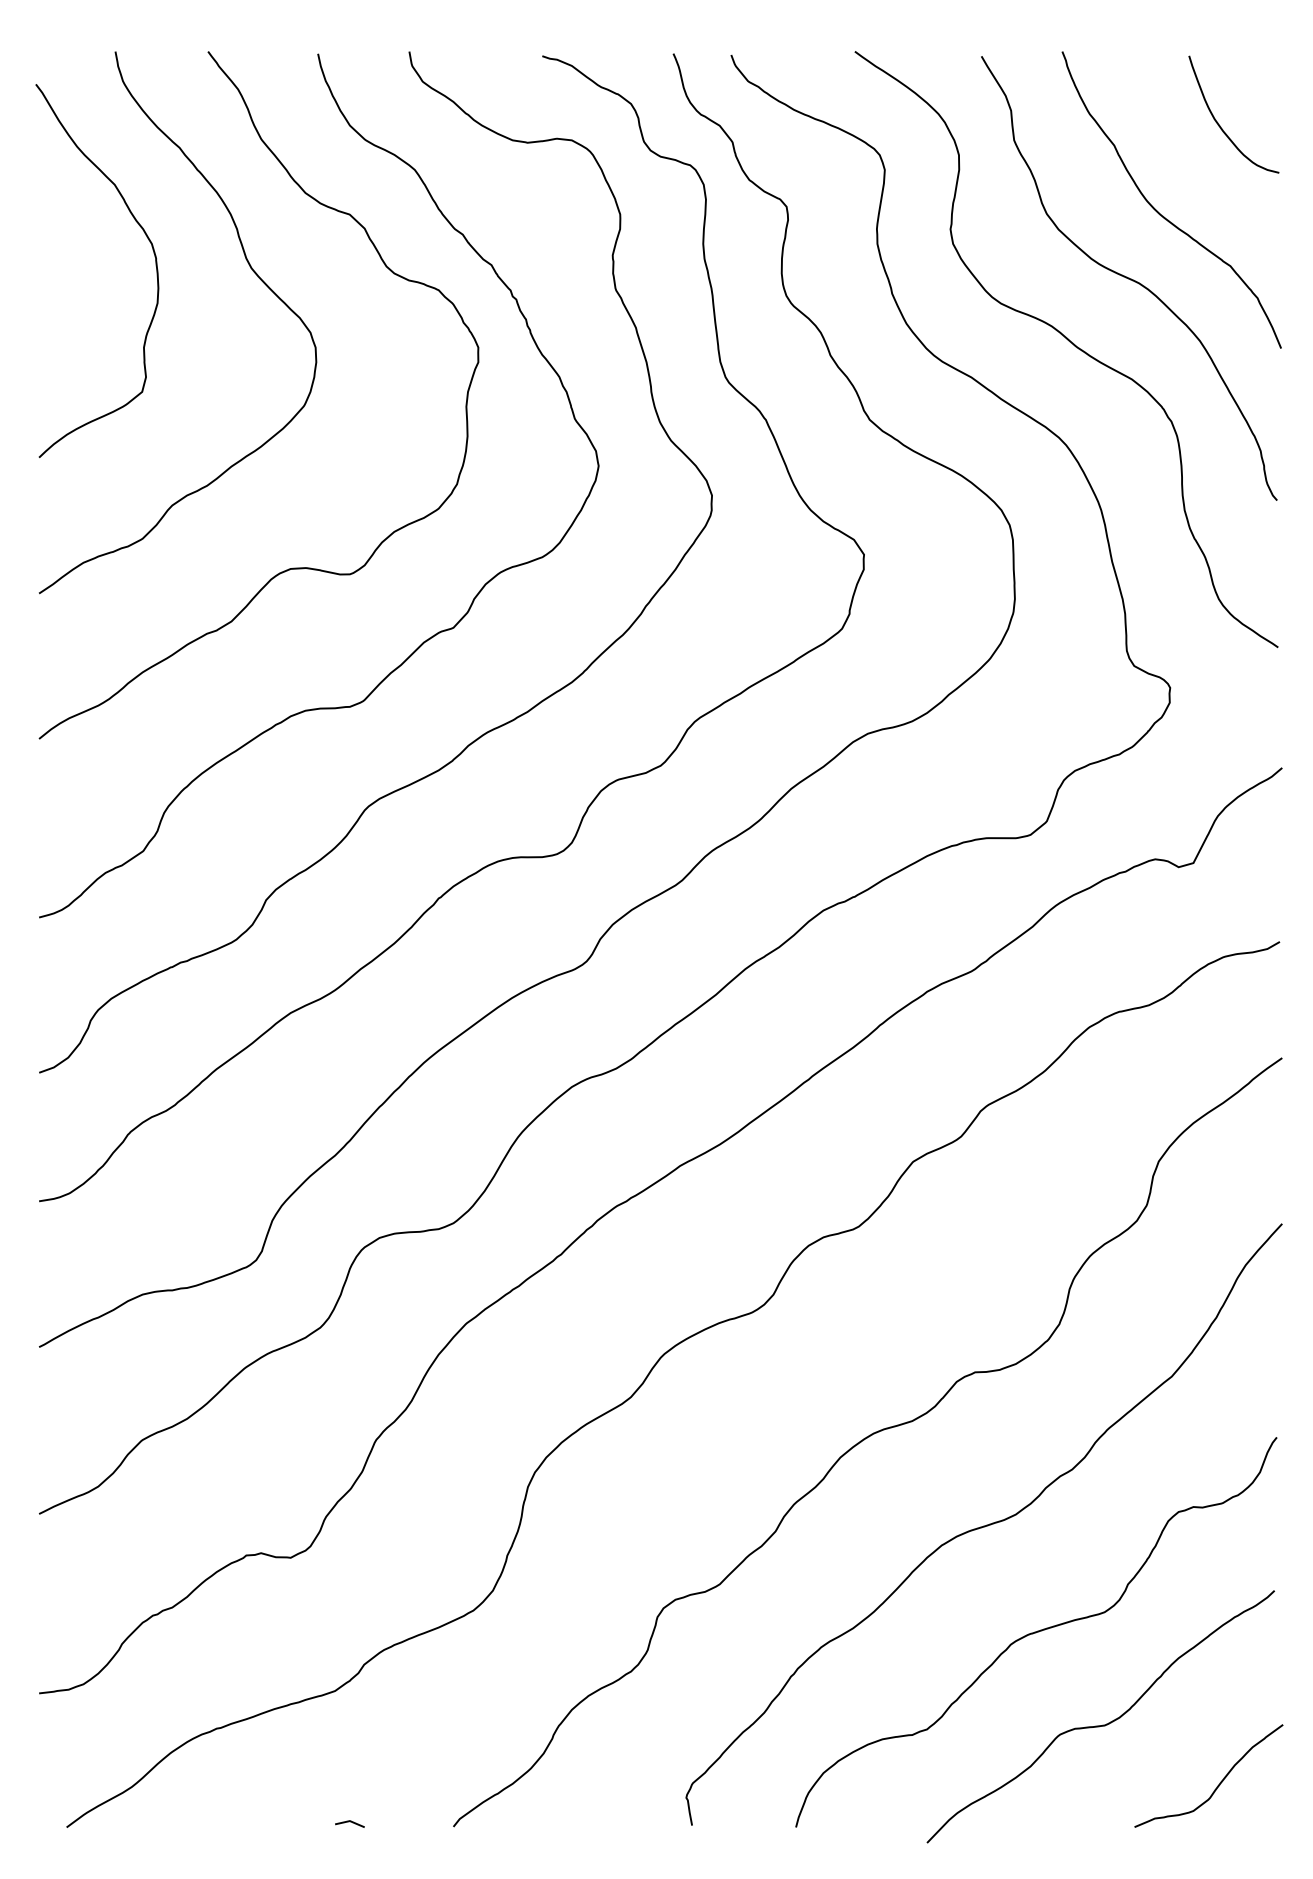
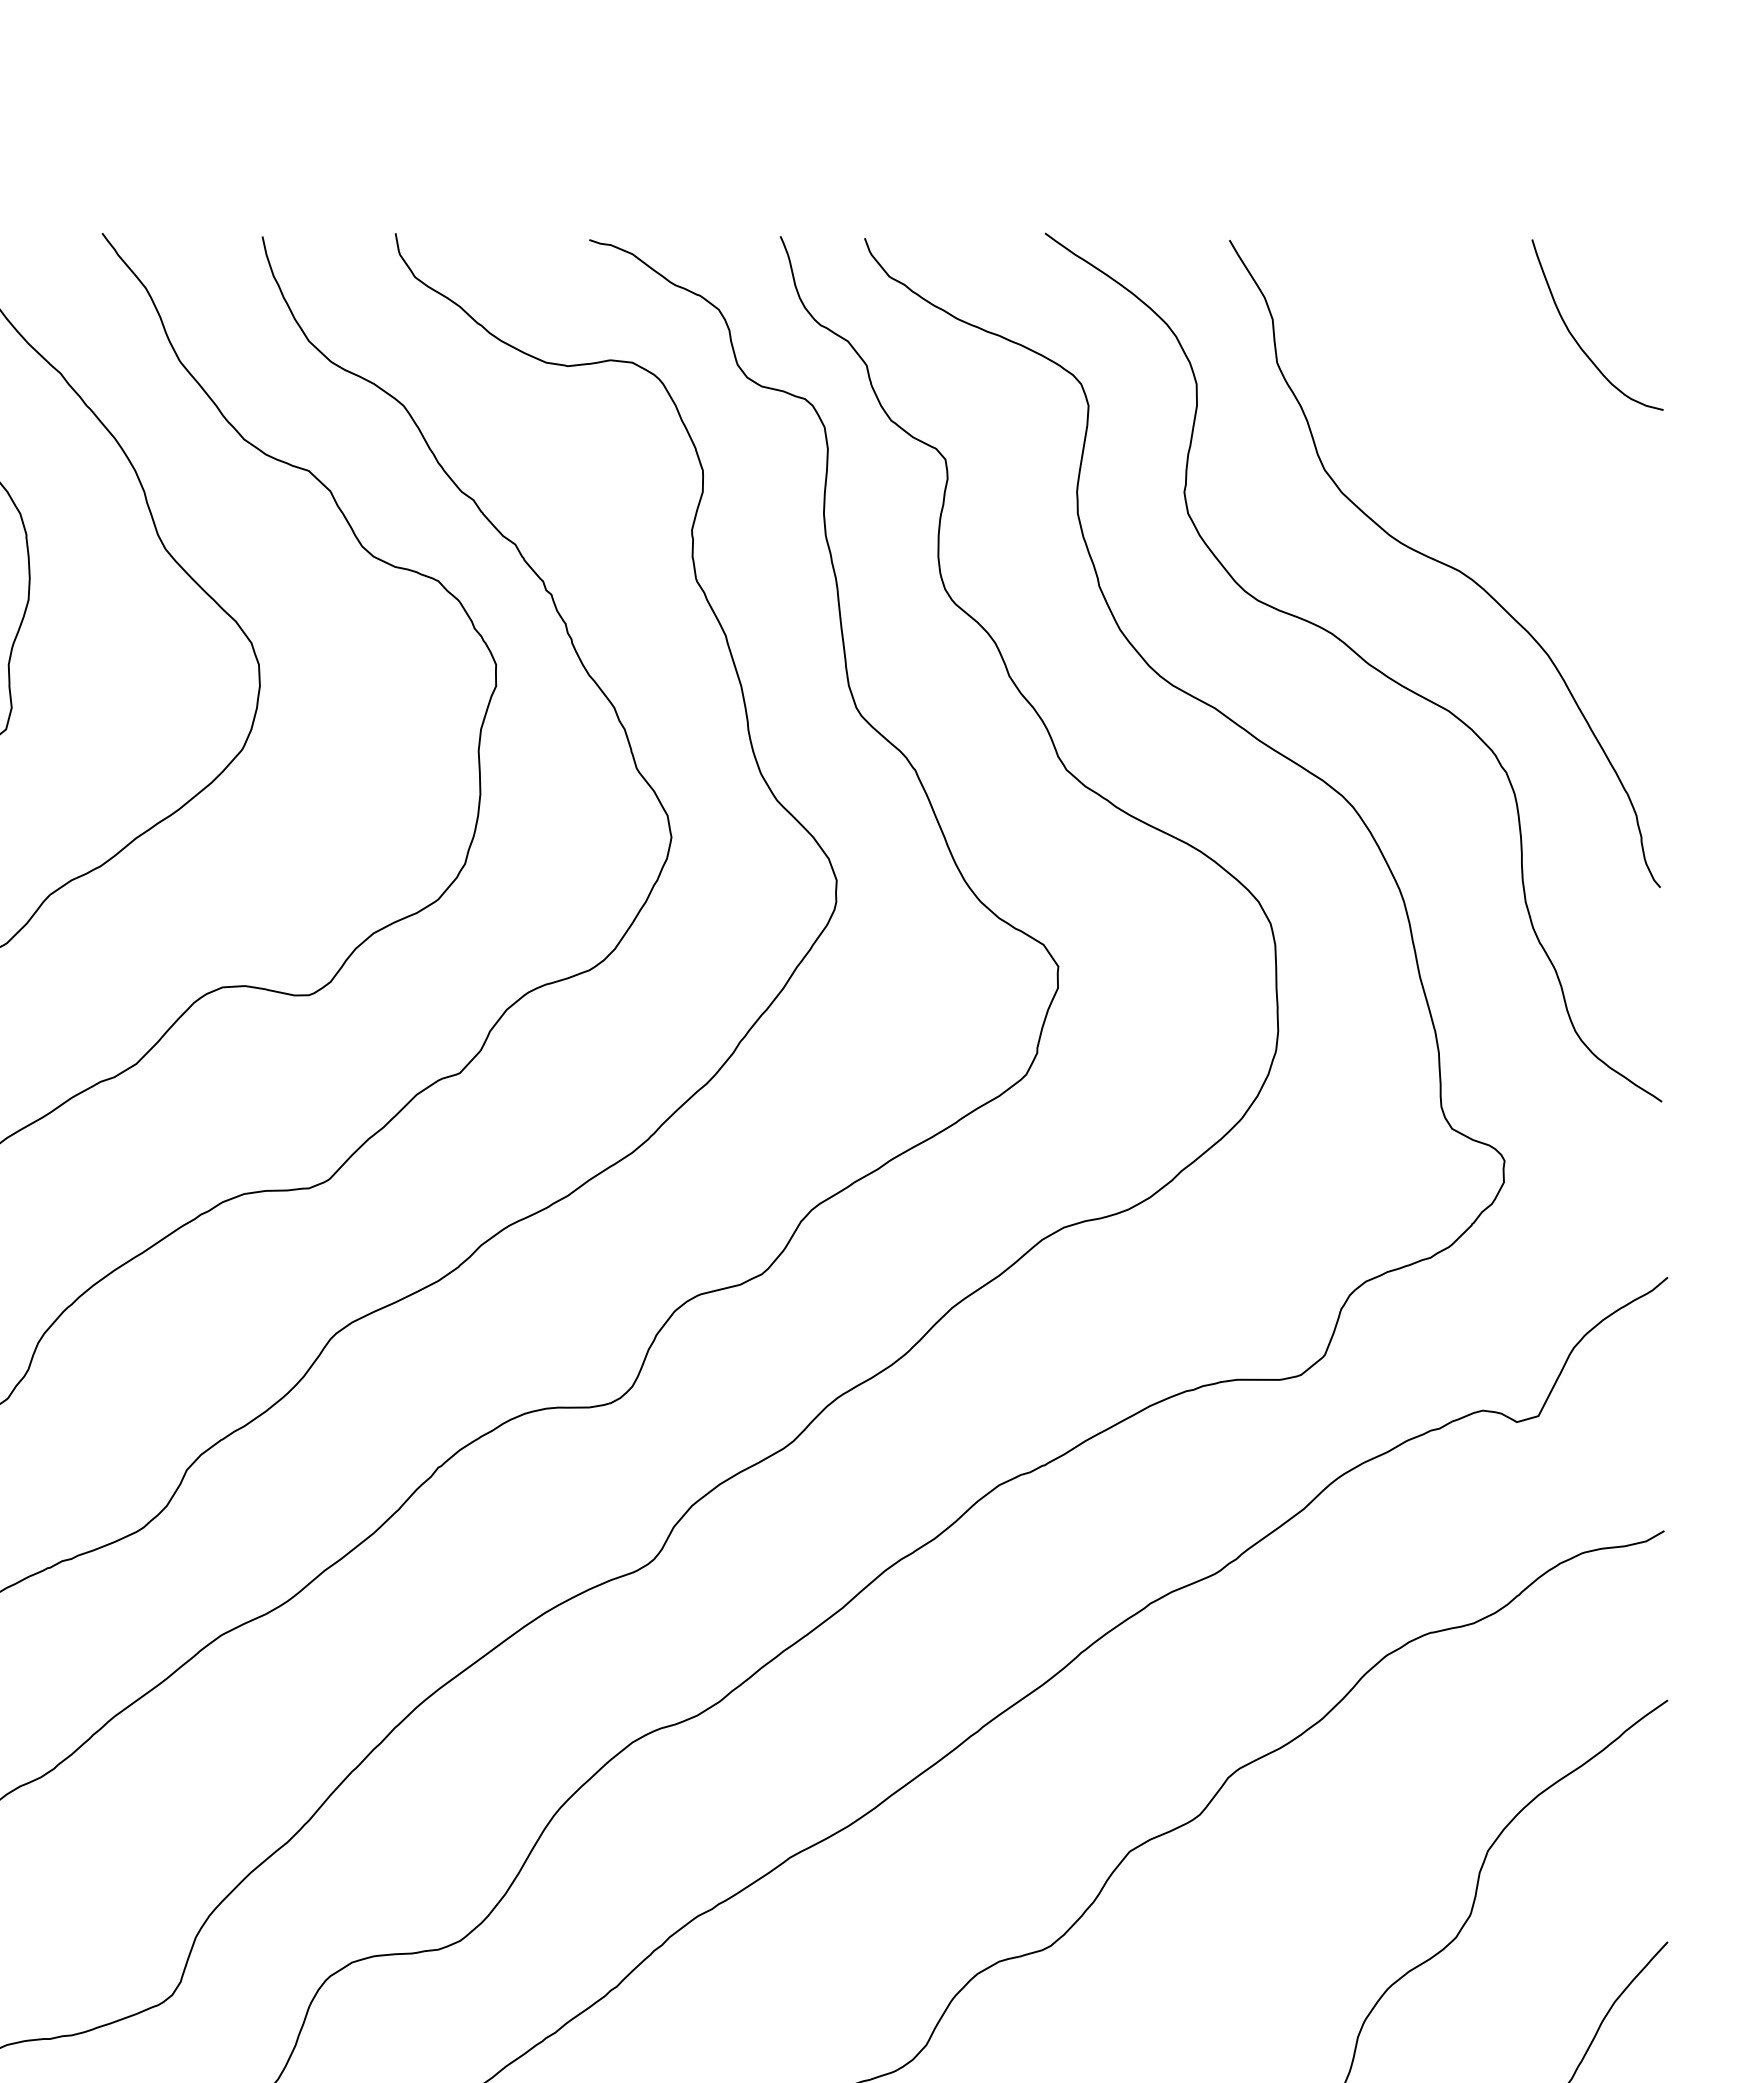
curve: (1158, 211) -> (1487, 466), removed

